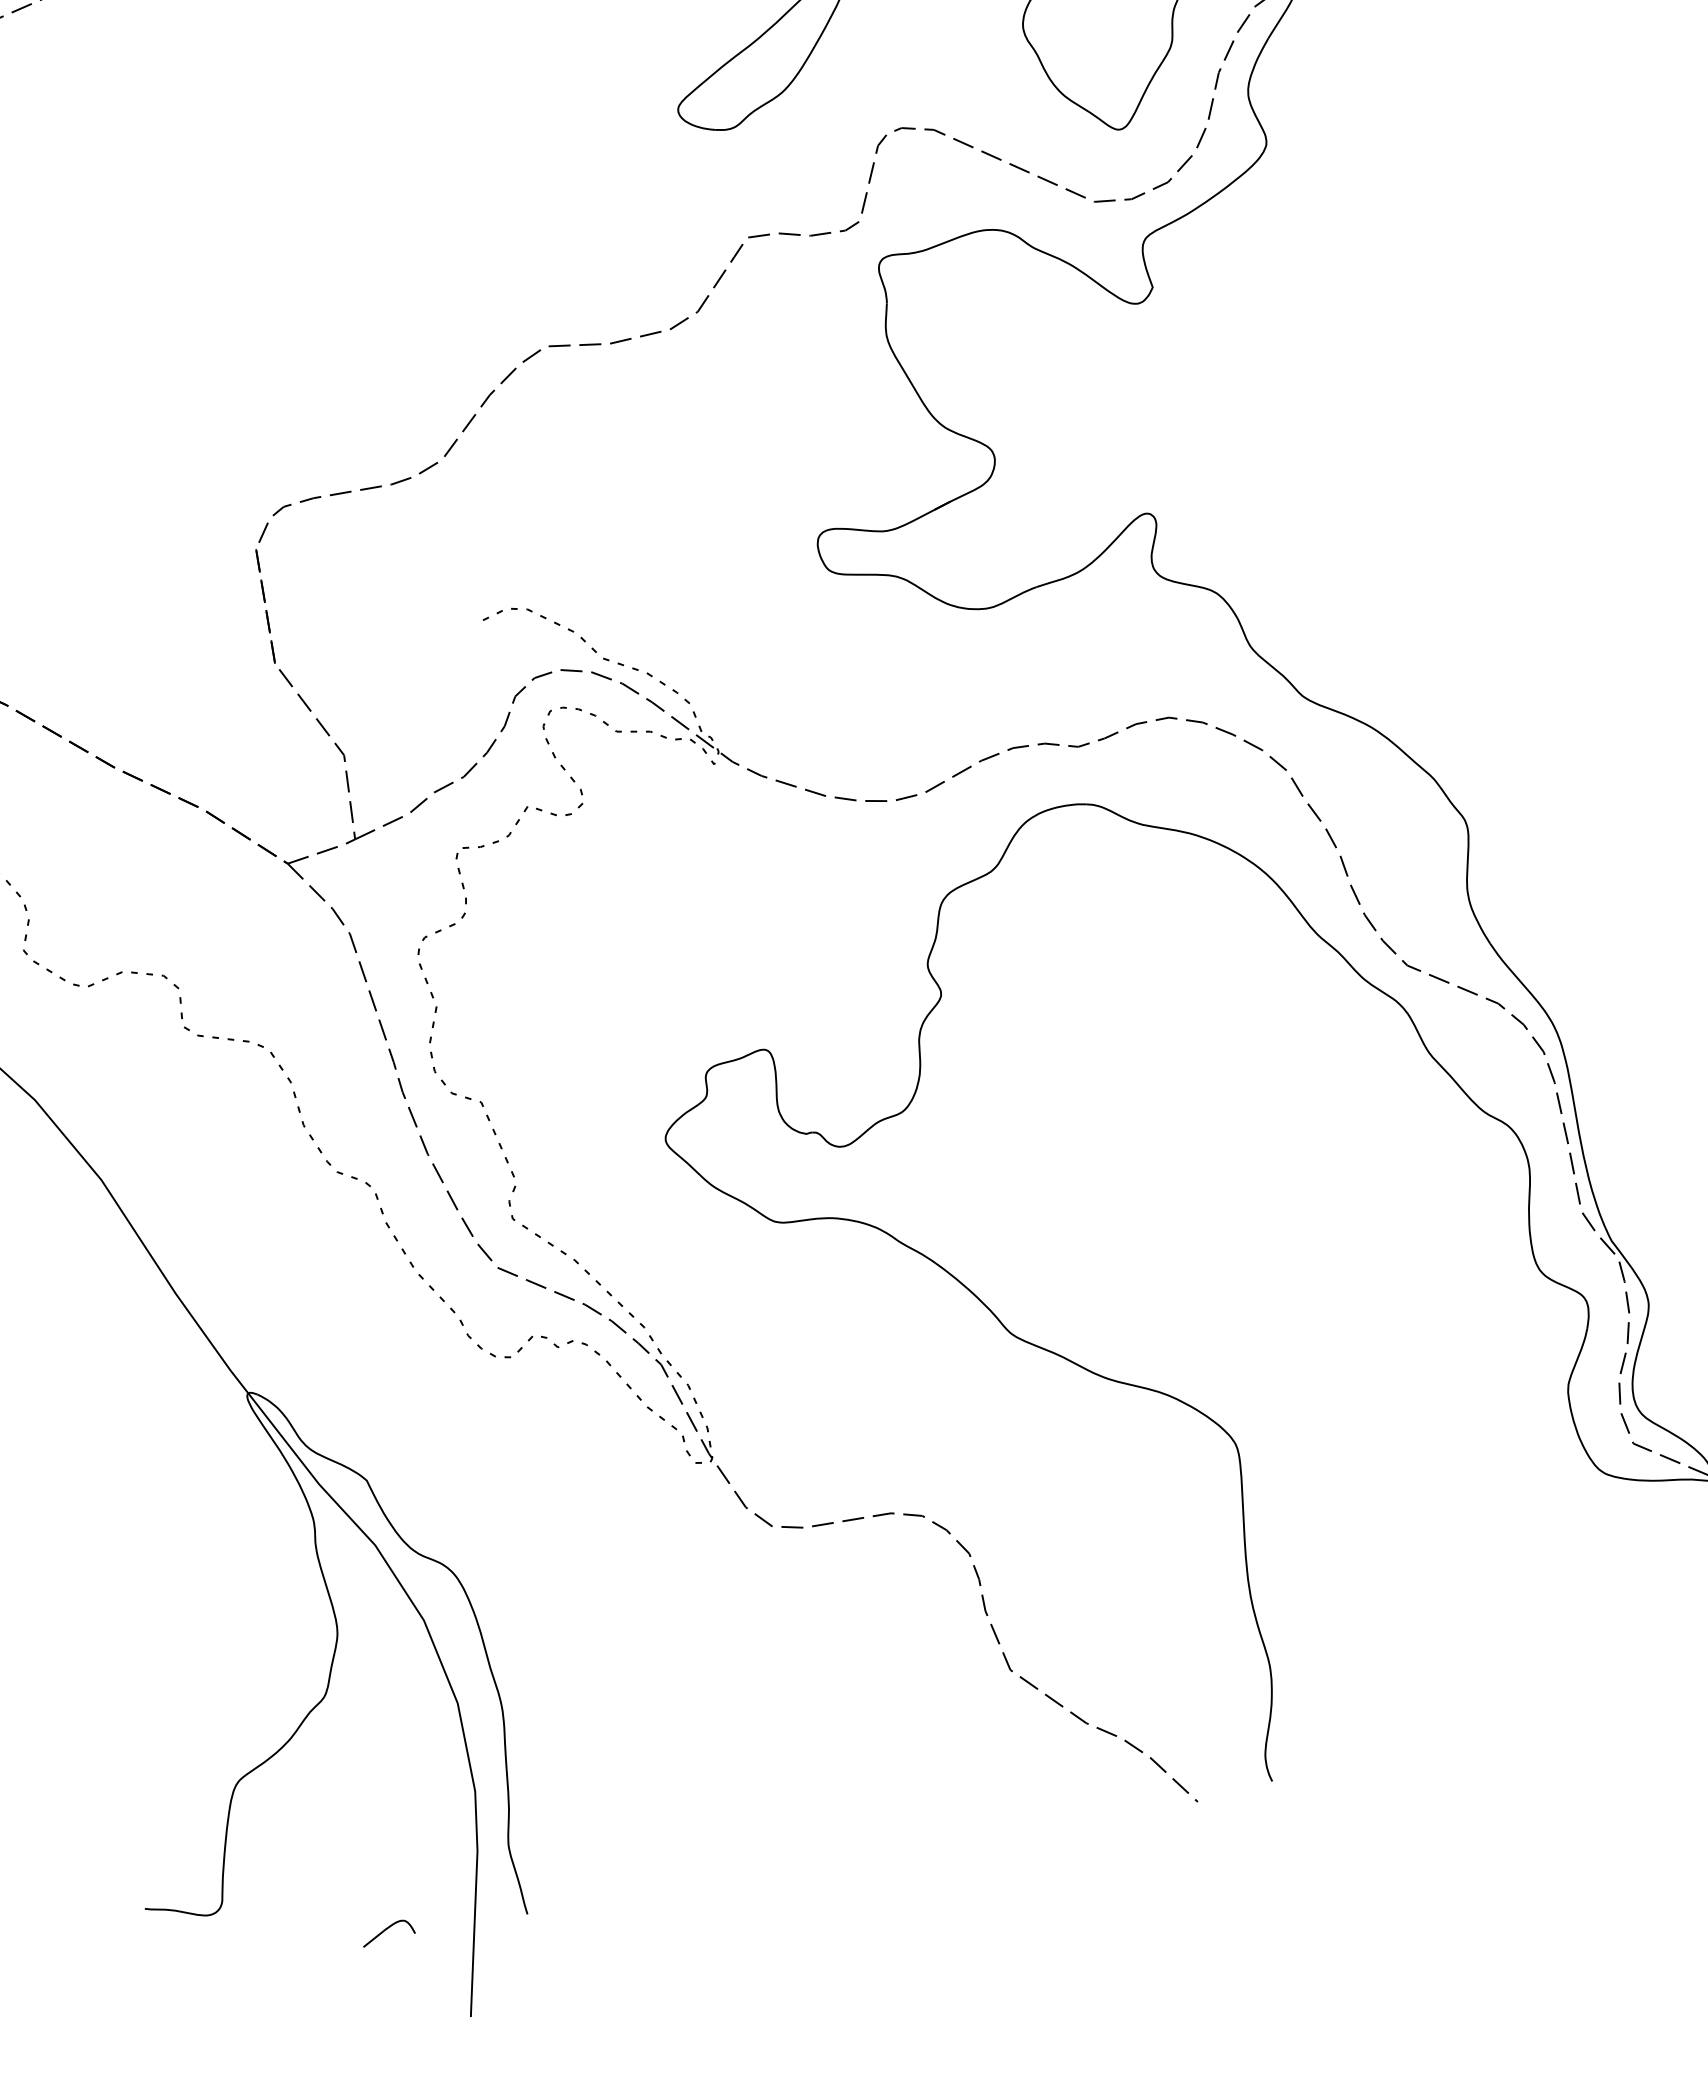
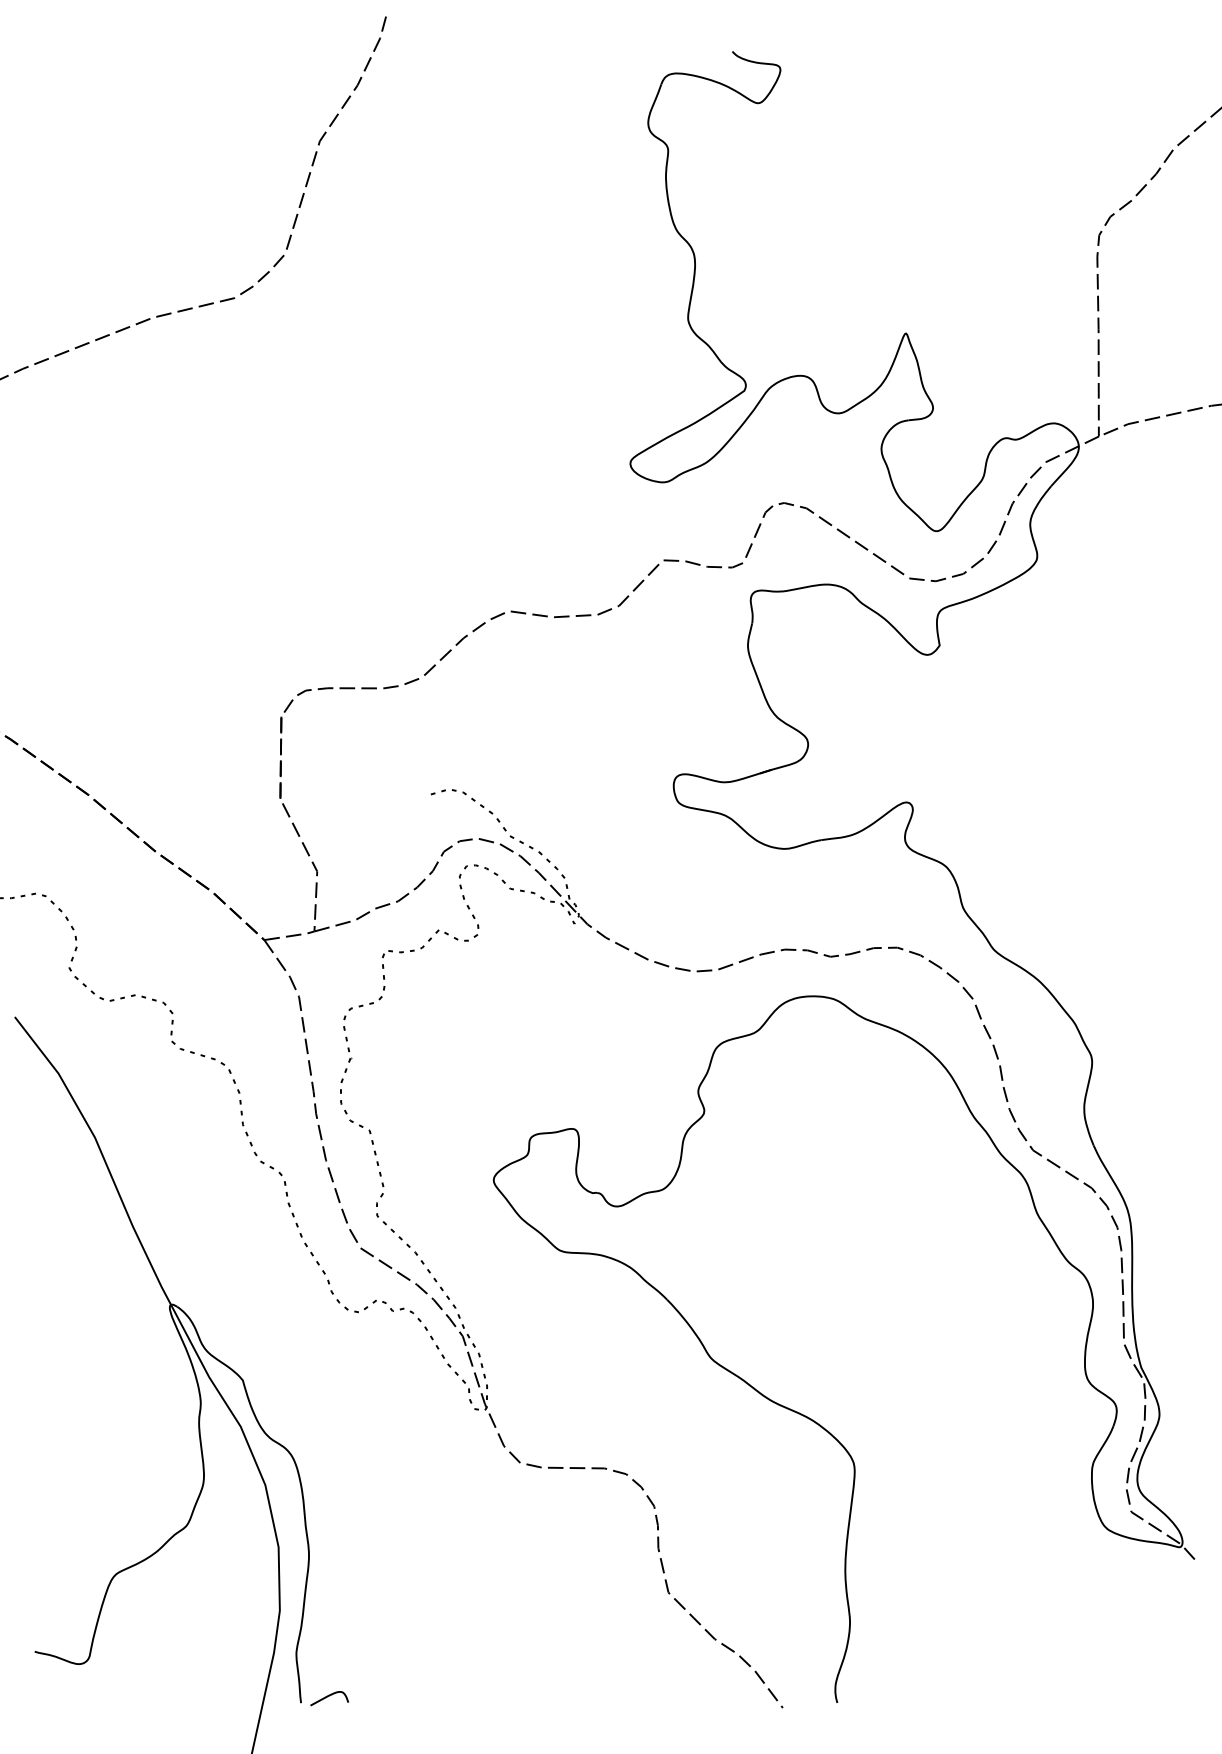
curve: (387, 1929) -> (329, 1696), moved

